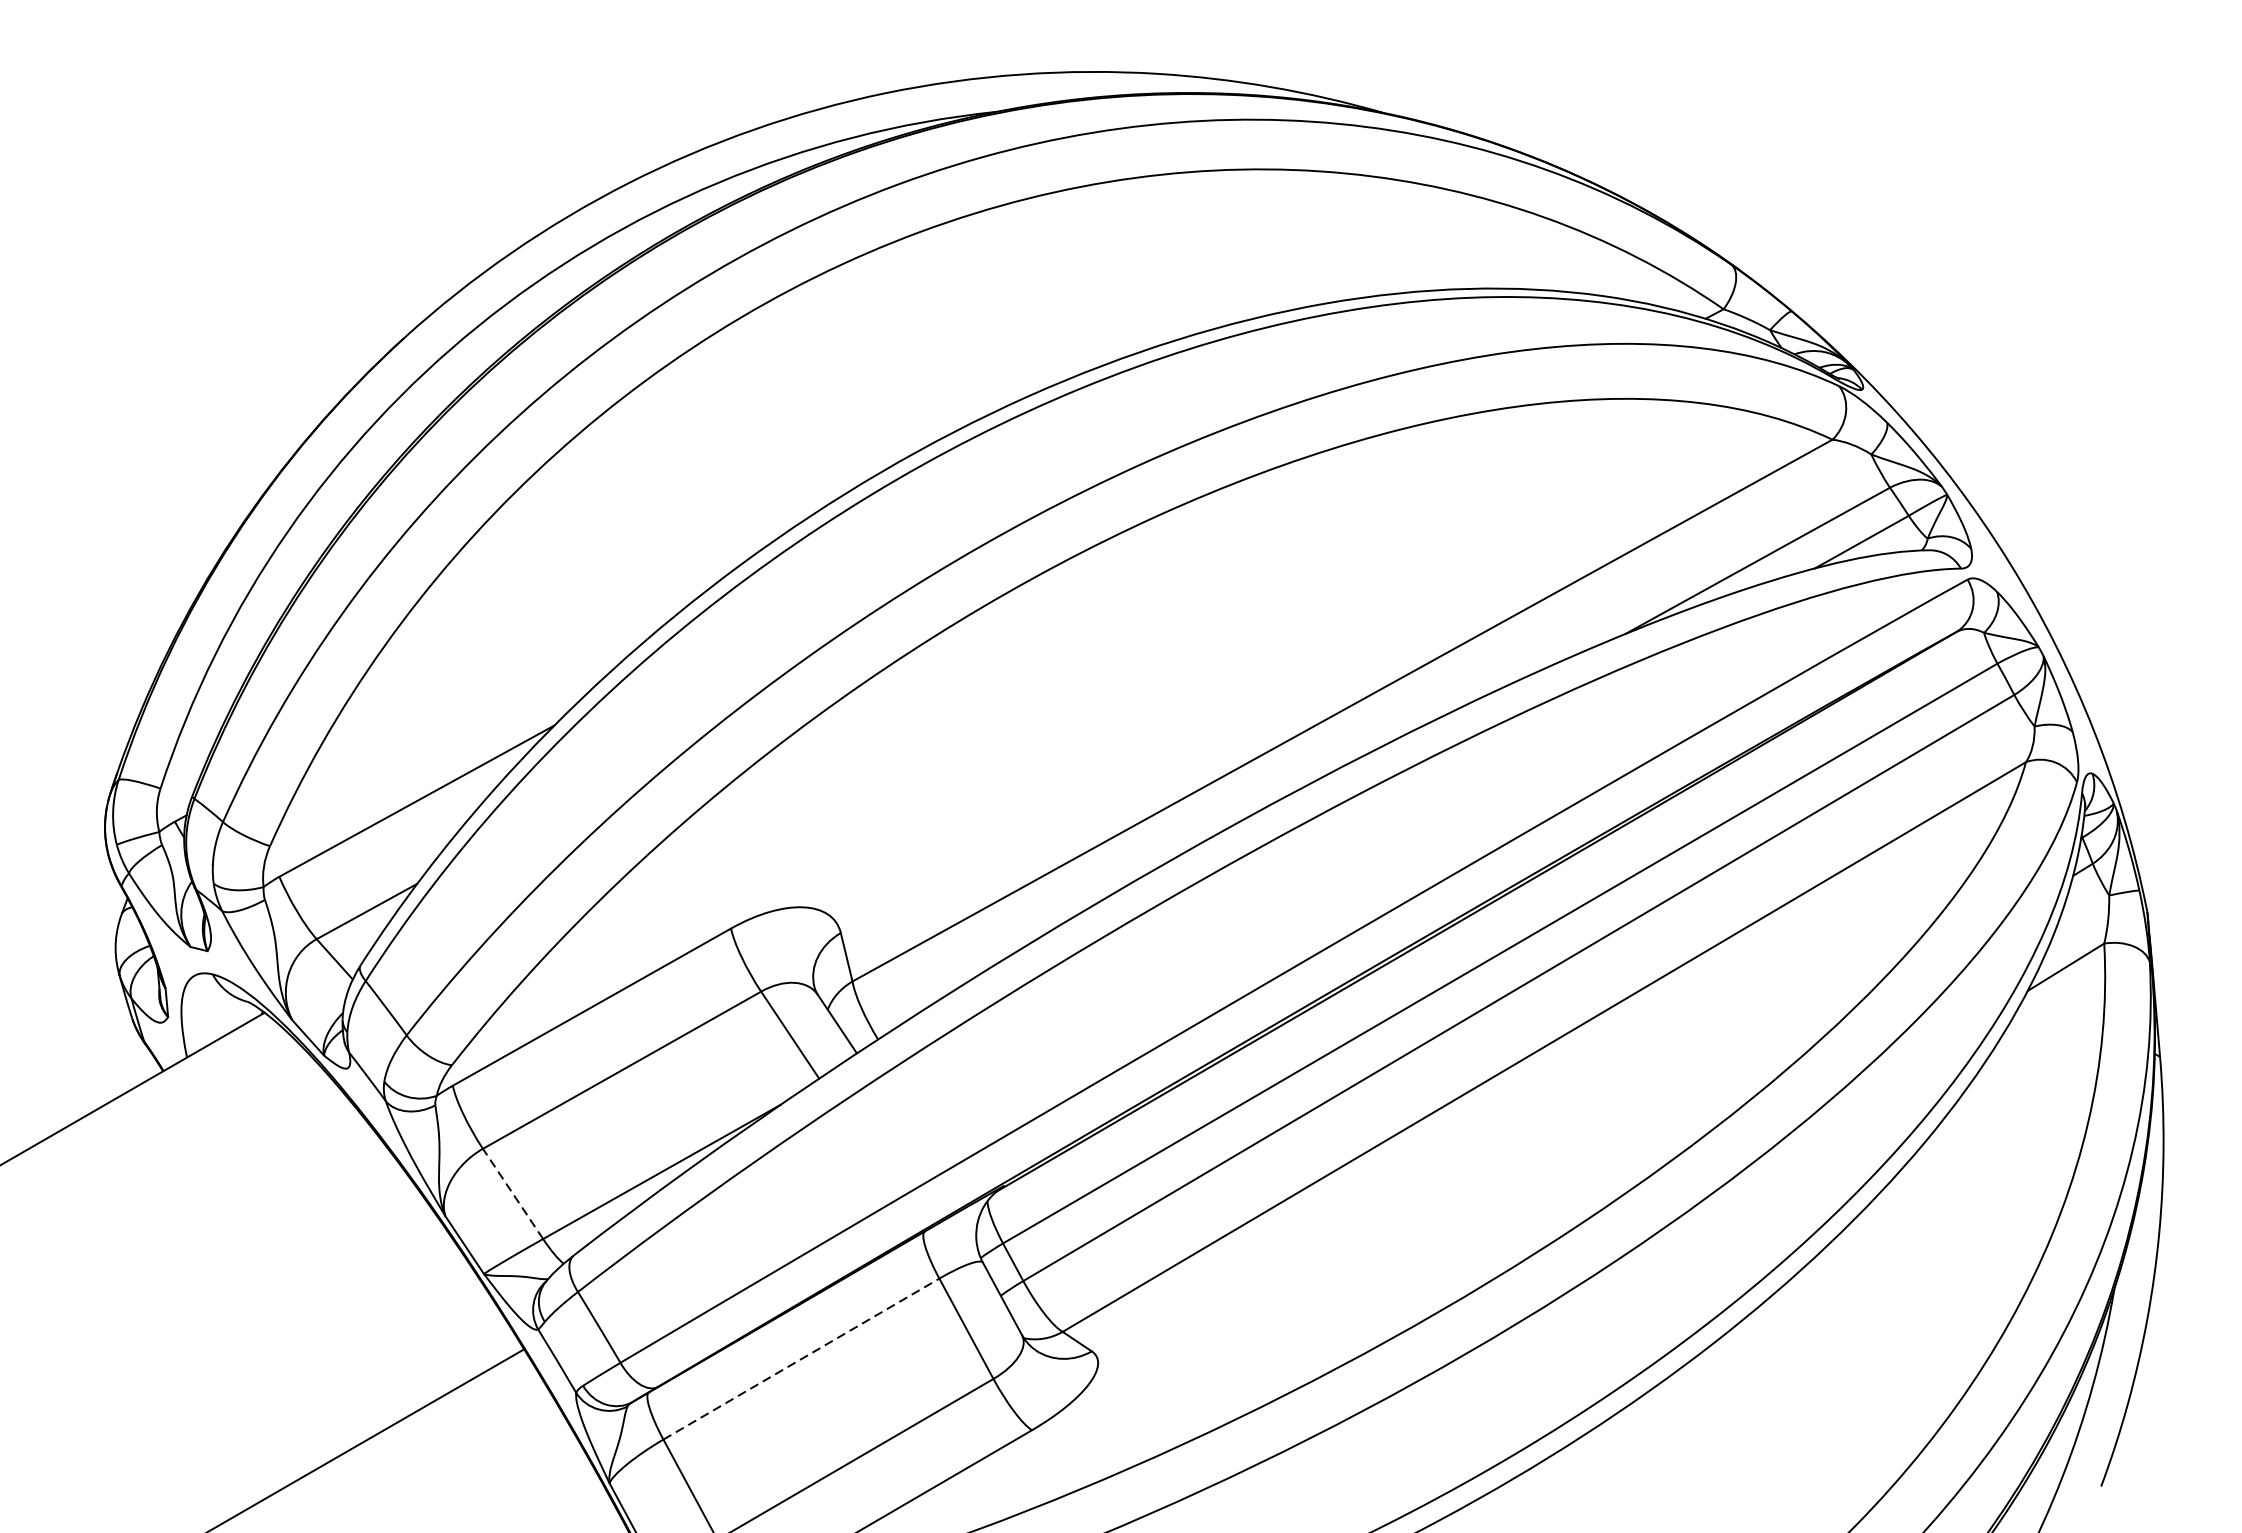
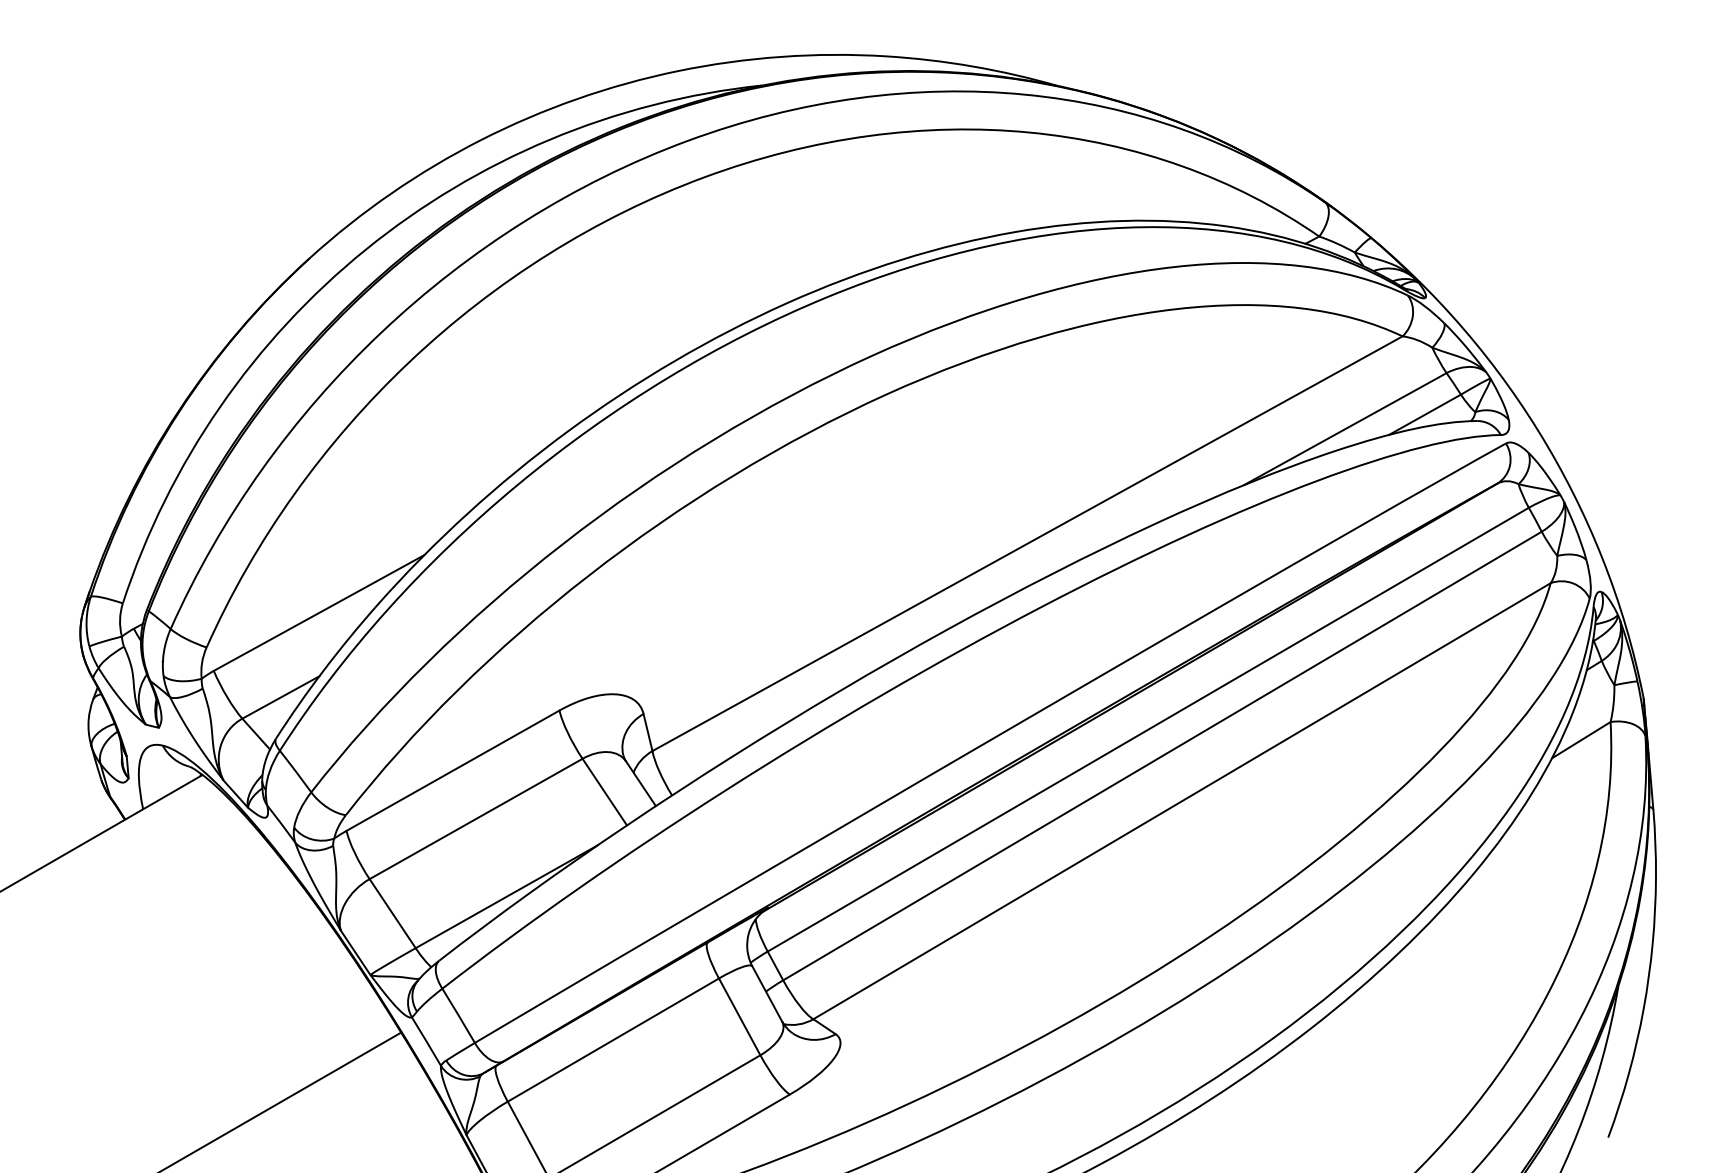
line: (512, 1193) -> (392, 913), dashed -> solid
line: (801, 1358) -> (613, 1039), dashed -> solid

